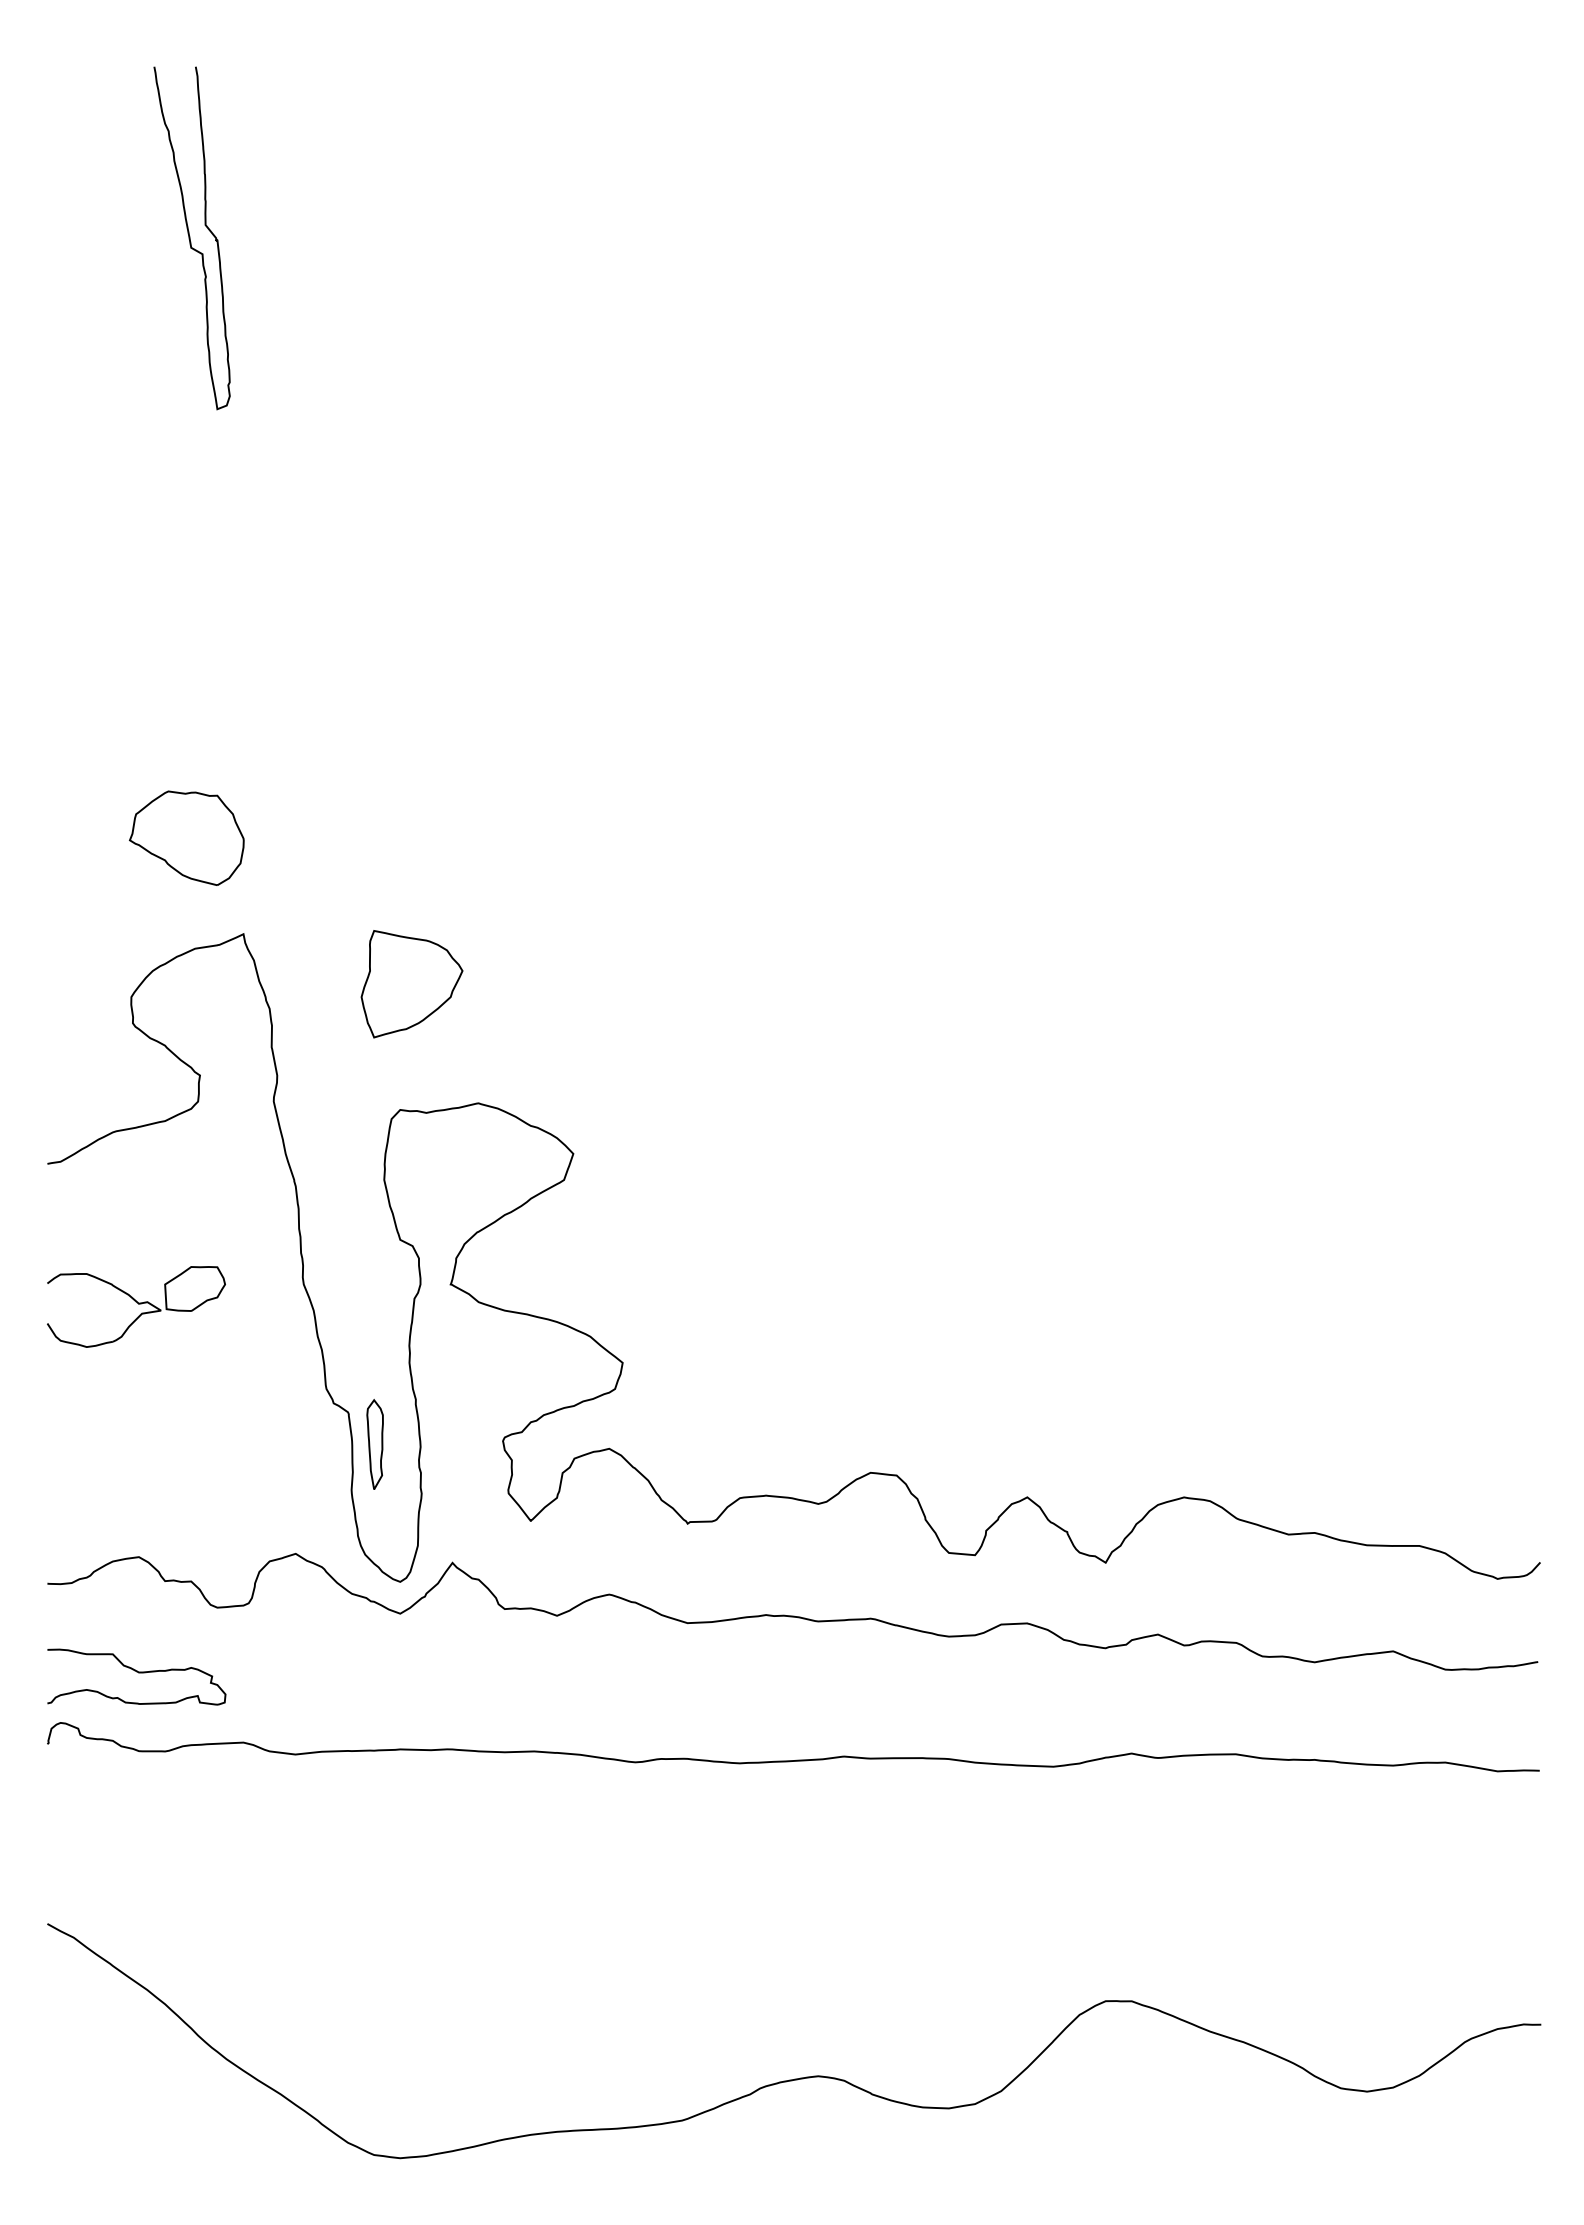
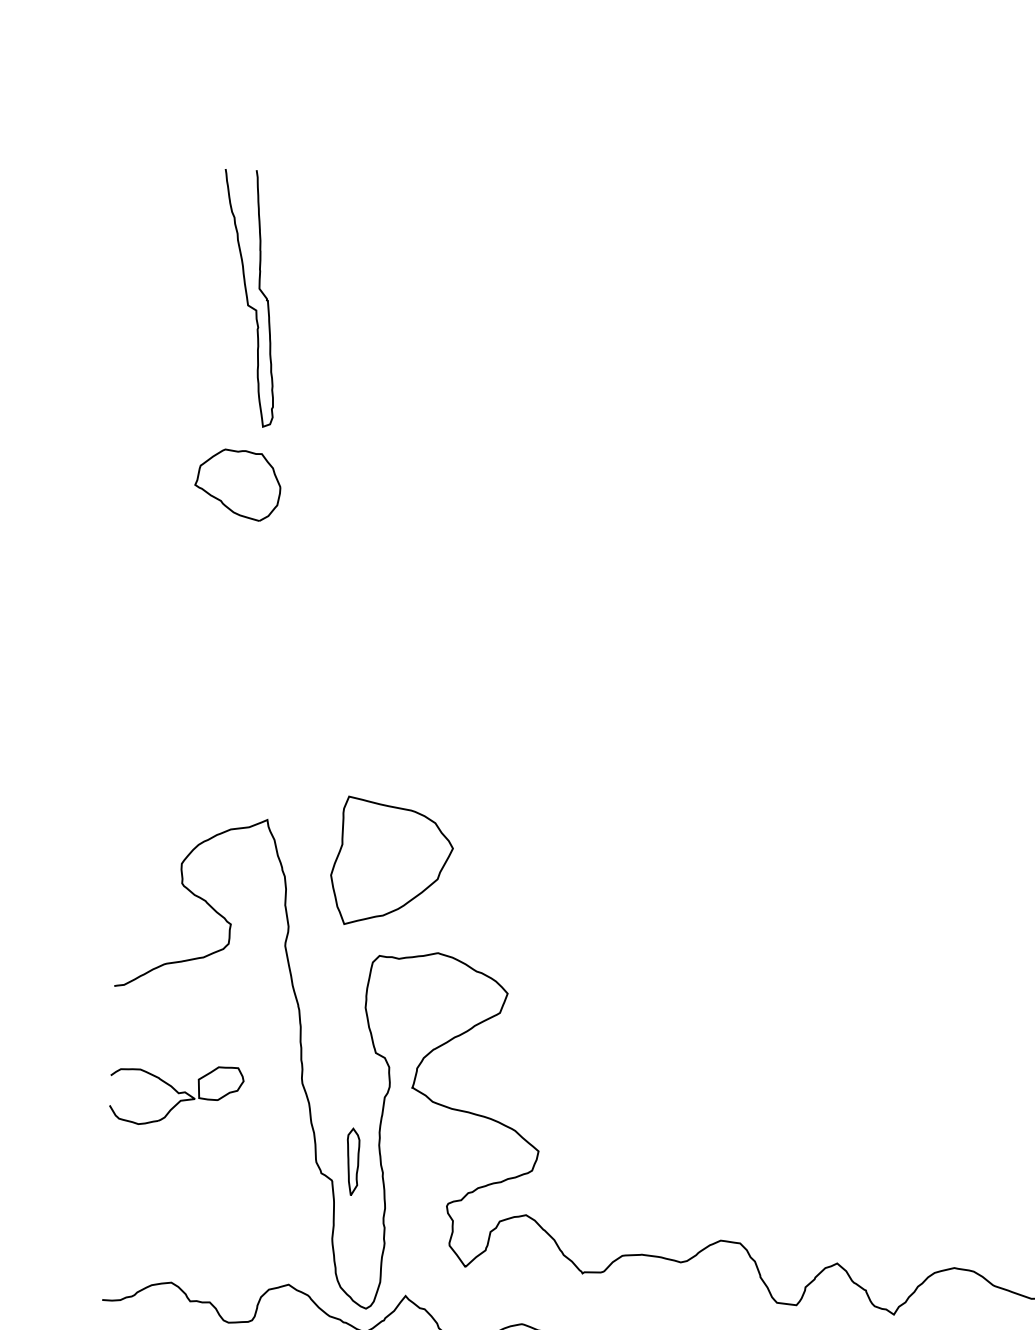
part: (186, 837) -> (237, 484), moved
part: (411, 984) -> (391, 862), size x1.6
part: (374, 1444) -> (352, 1161), moved

